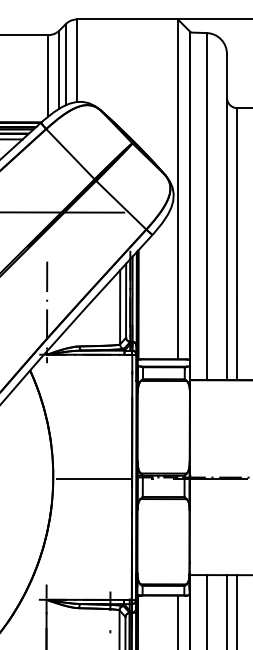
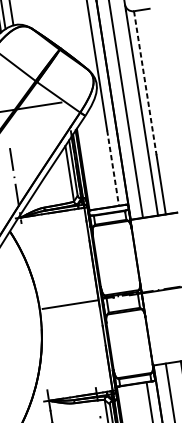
line: (237, 205) -> (145, 83), solid -> dashed
line: (177, 309) -> (112, 168), solid -> dashed

